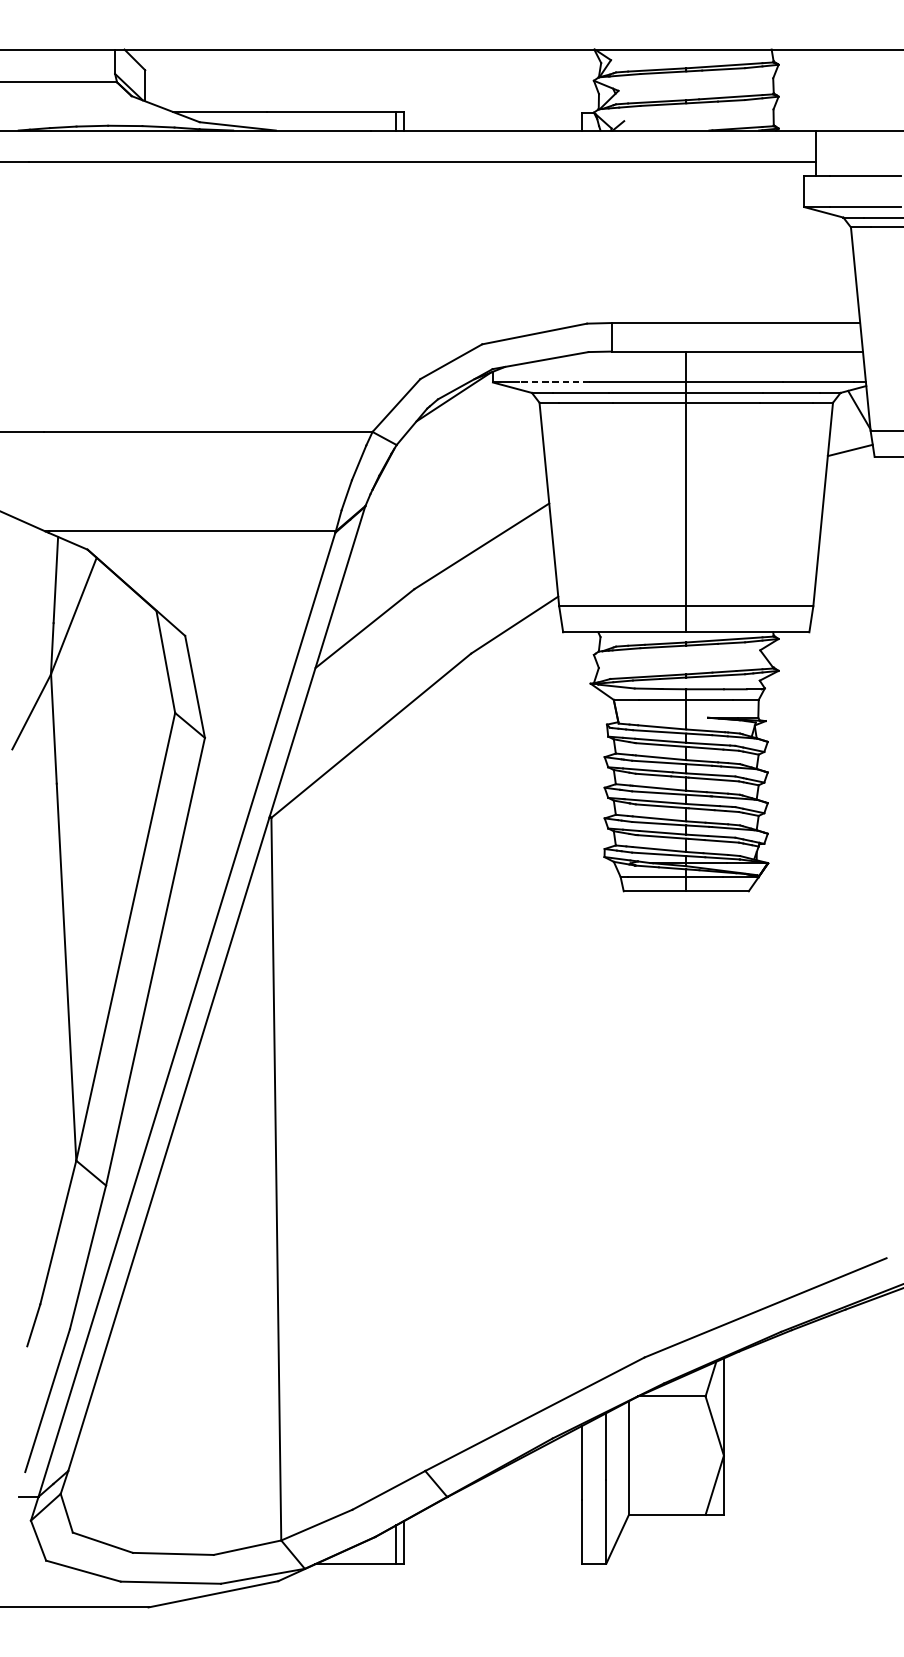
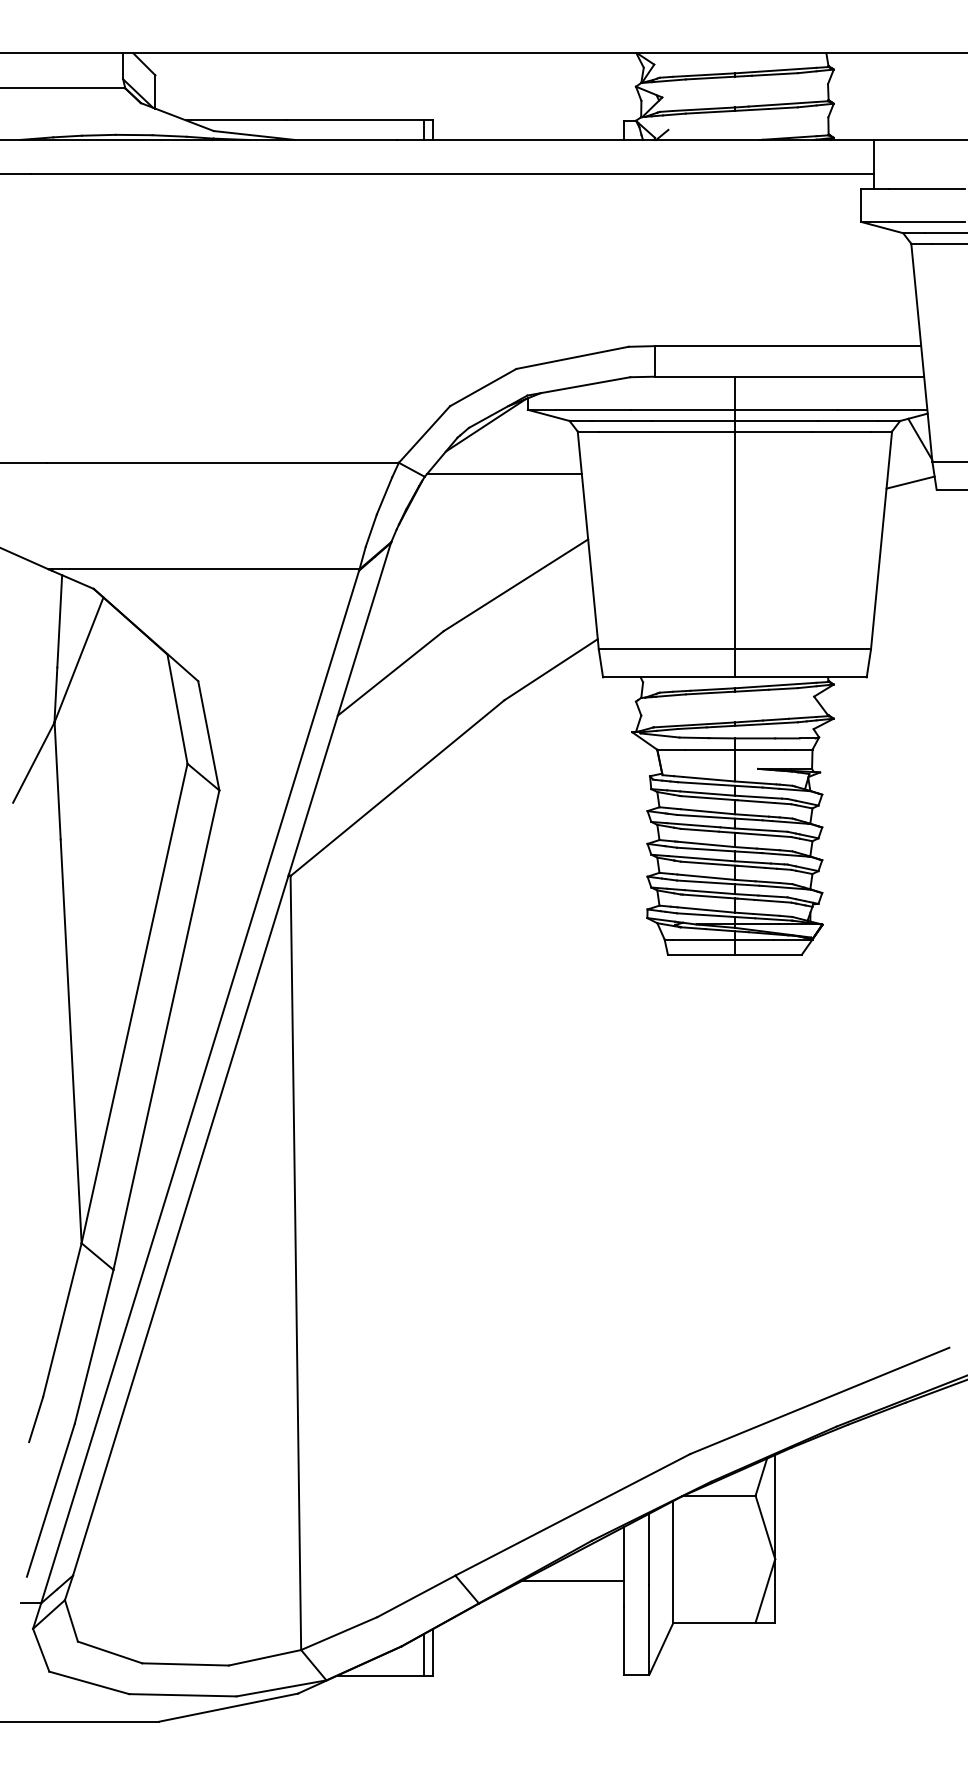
line: (554, 382) -> (593, 409), dashed -> solid
line: (471, 442) -> (504, 474), added
line: (534, 1476) -> (572, 1581), added

